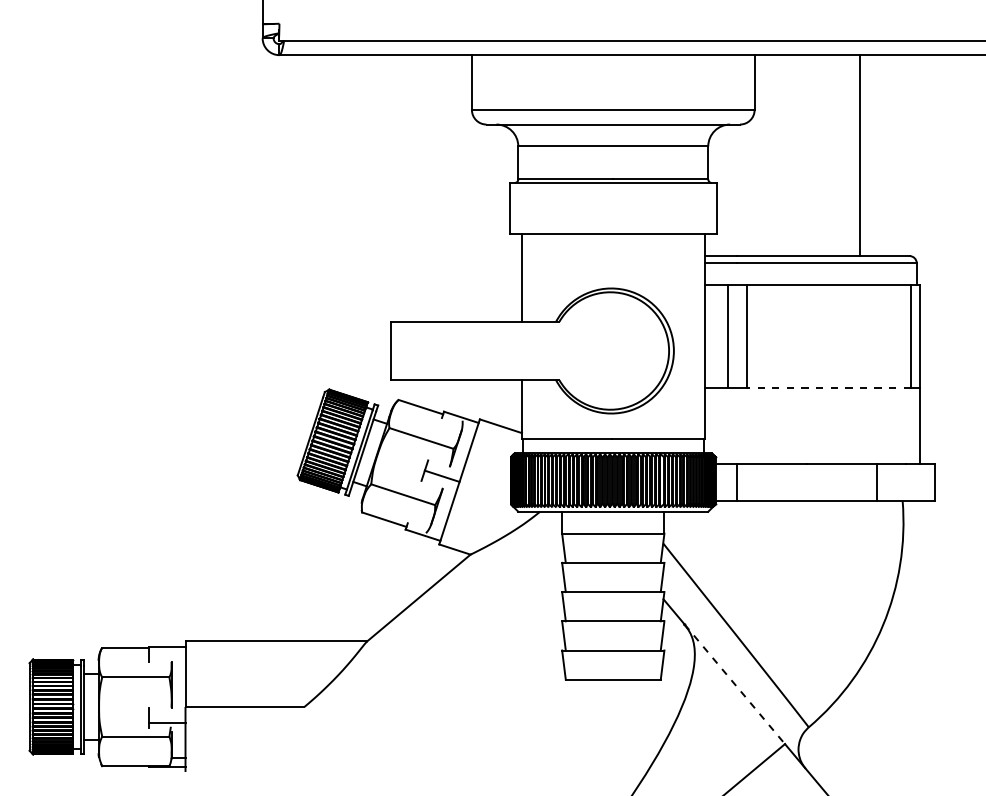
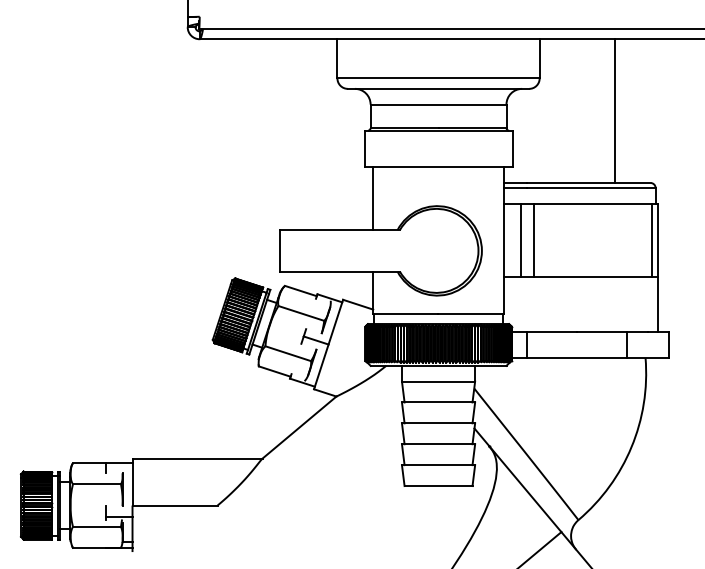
line: (828, 387) -> (592, 276), dashed -> solid
line: (735, 684) -> (525, 489), dashed -> solid

